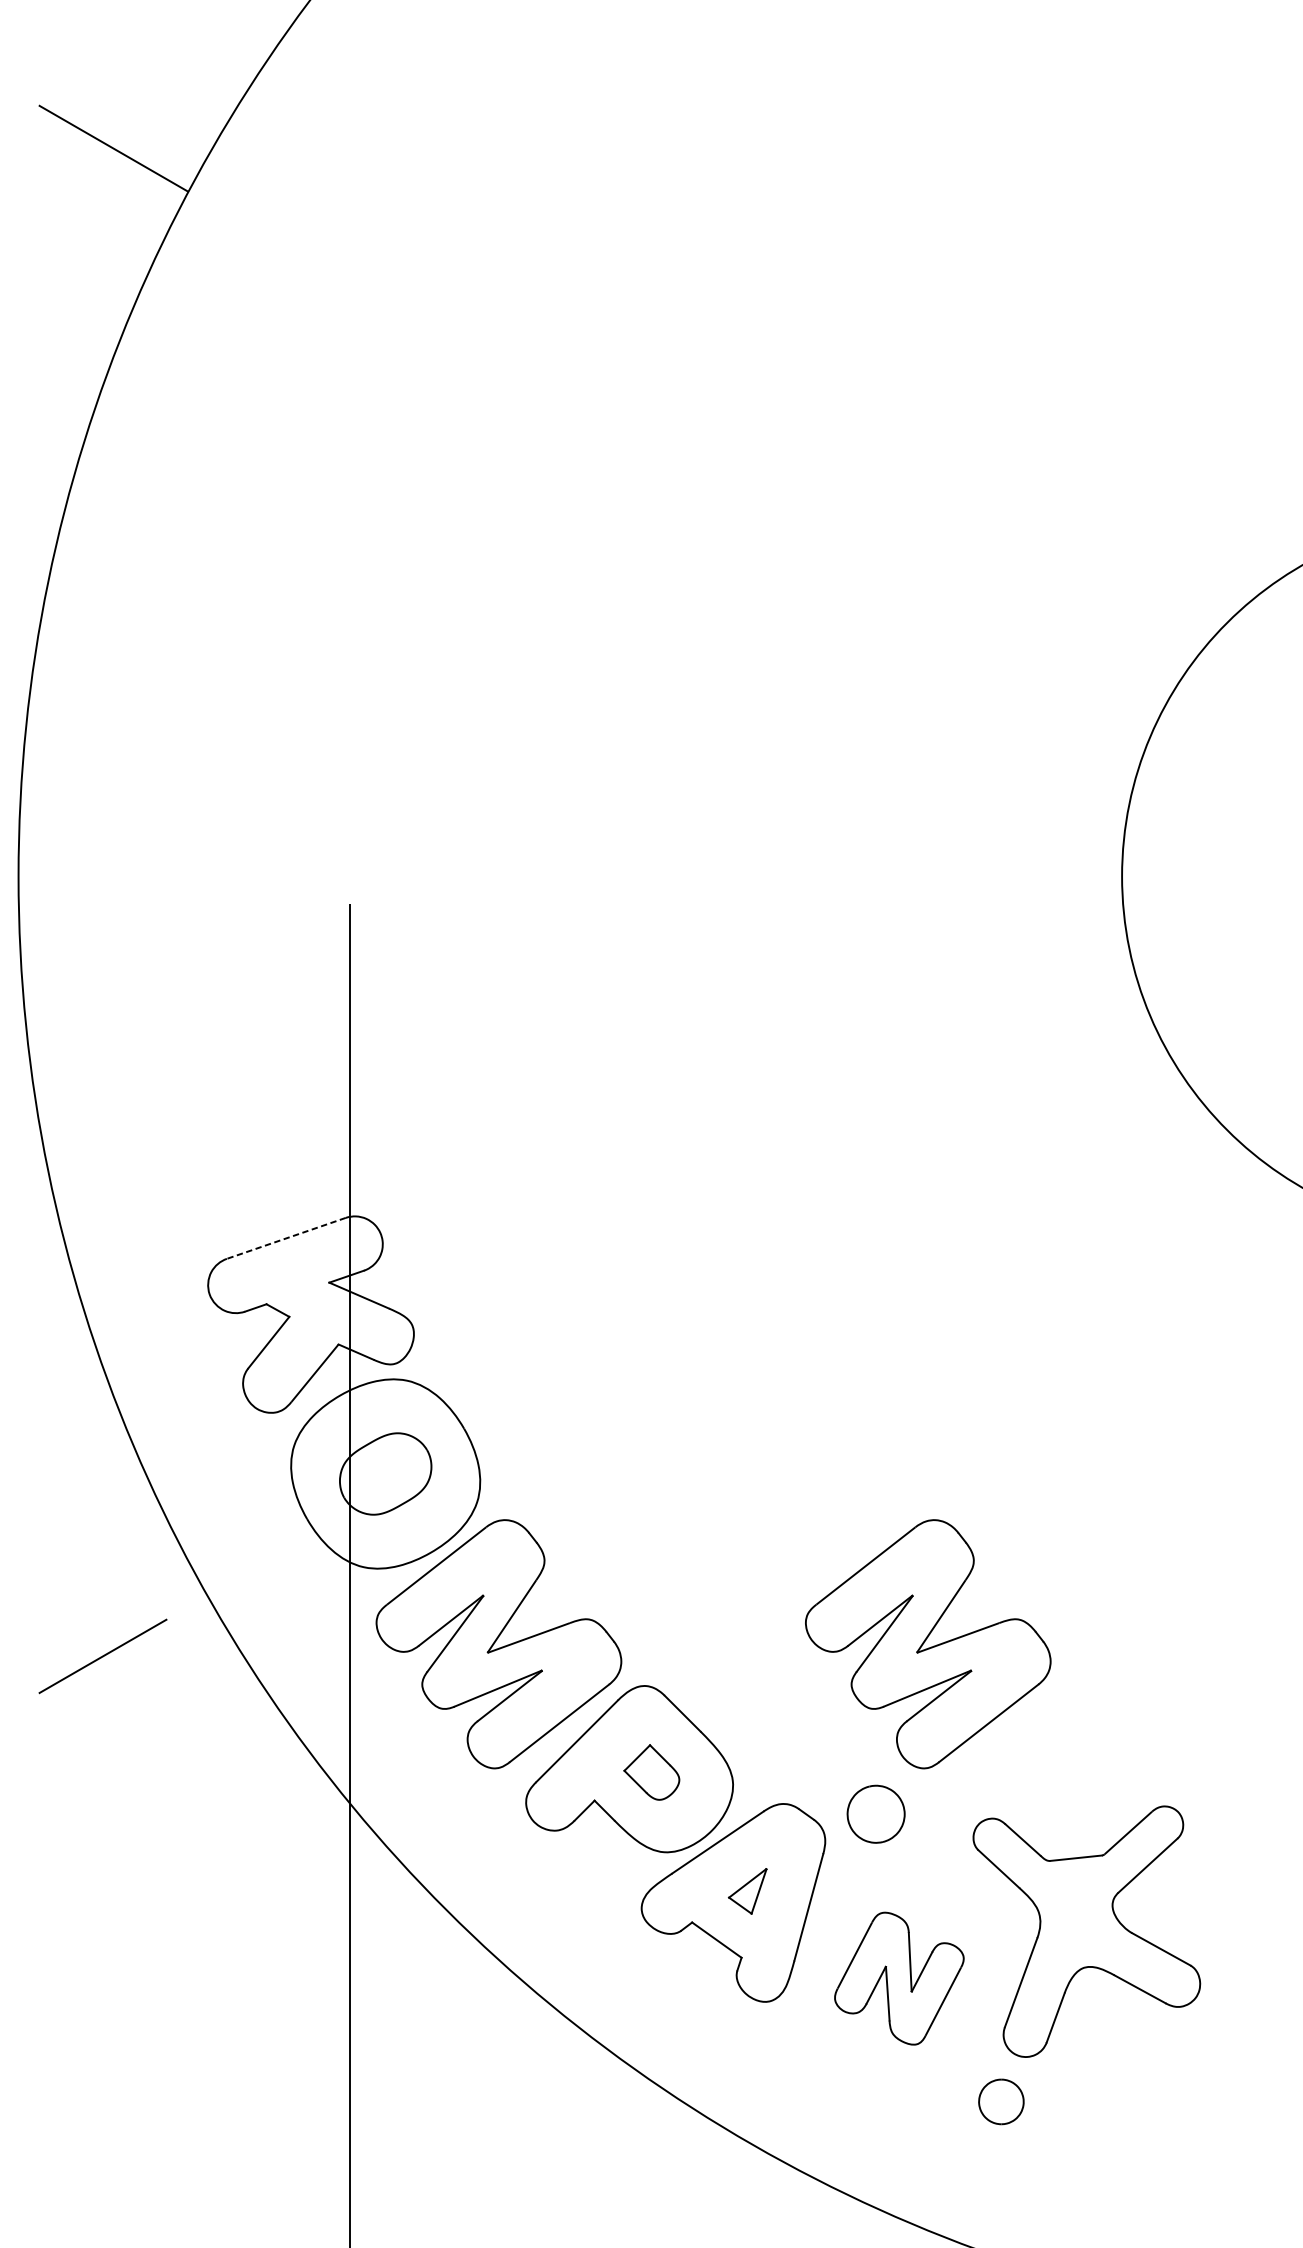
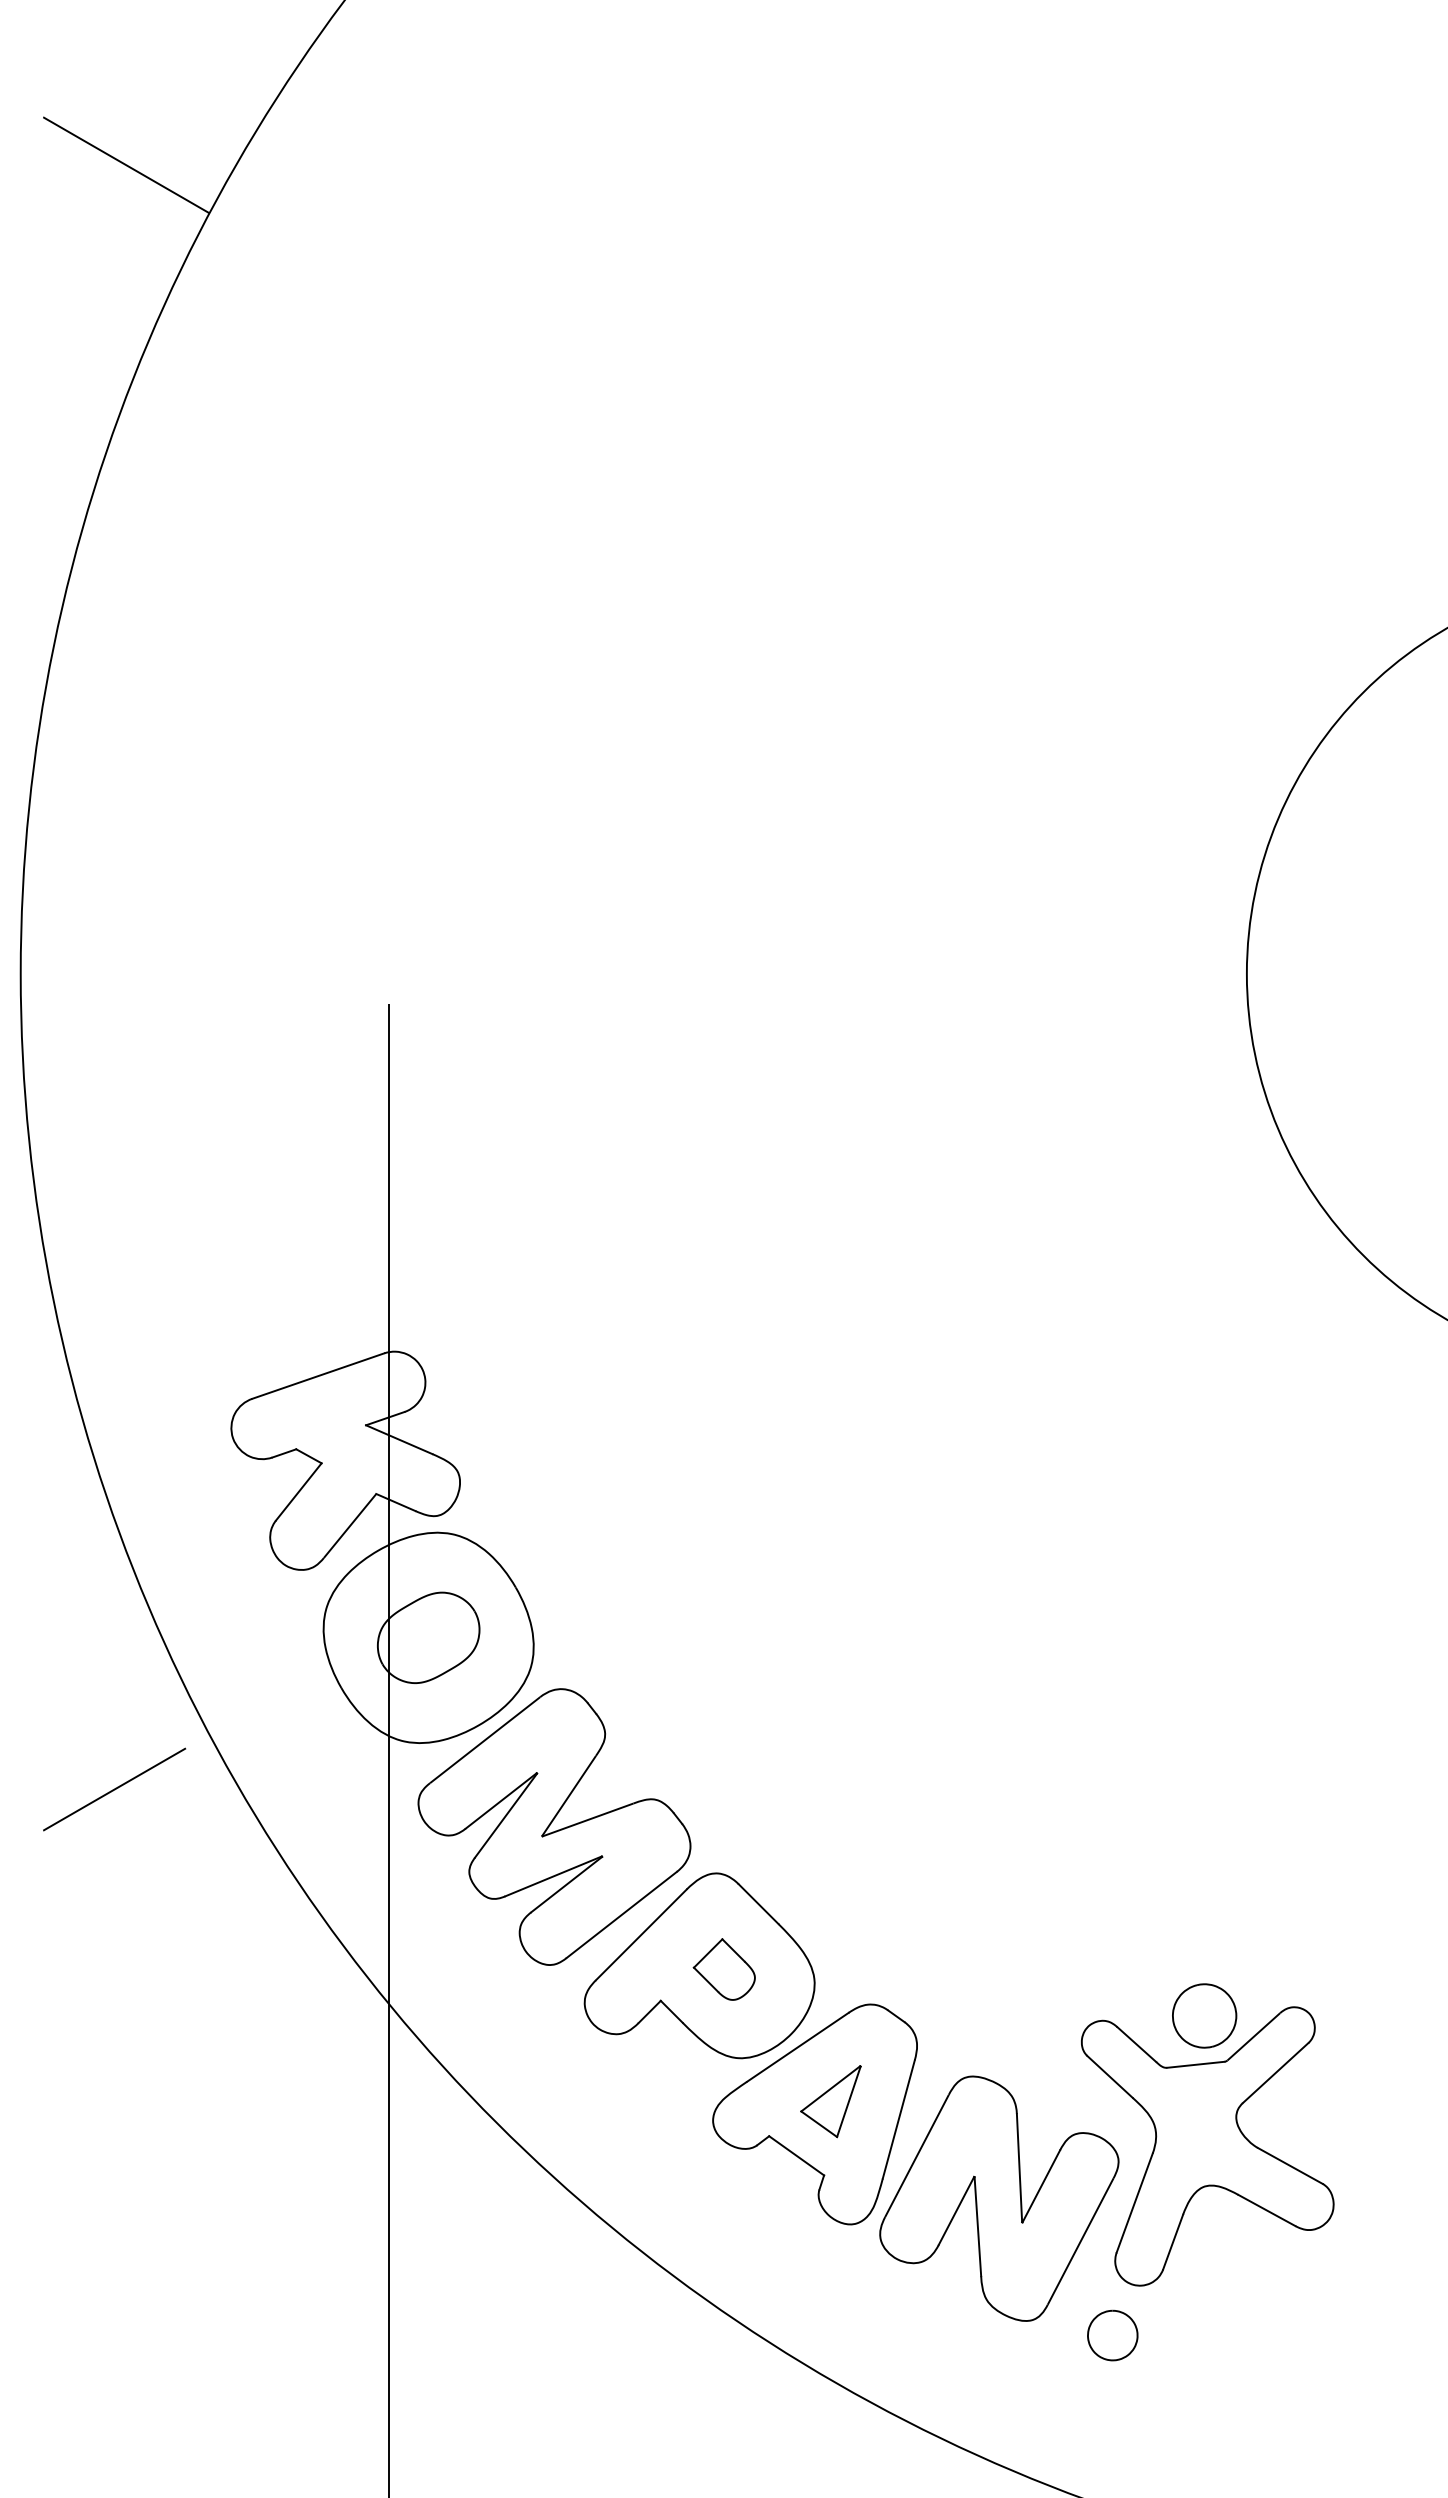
line: (286, 1238) -> (318, 1376), dashed -> solid
part: (928, 1643) -> (1031, 1826), removed
line: (102, 1656) -> (114, 1789), moved
part: (876, 1813) -> (1204, 2015), moved
part: (747, 1891) -> (830, 2101), size x1.43
part: (899, 1978) -> (999, 2198), size x1.67

